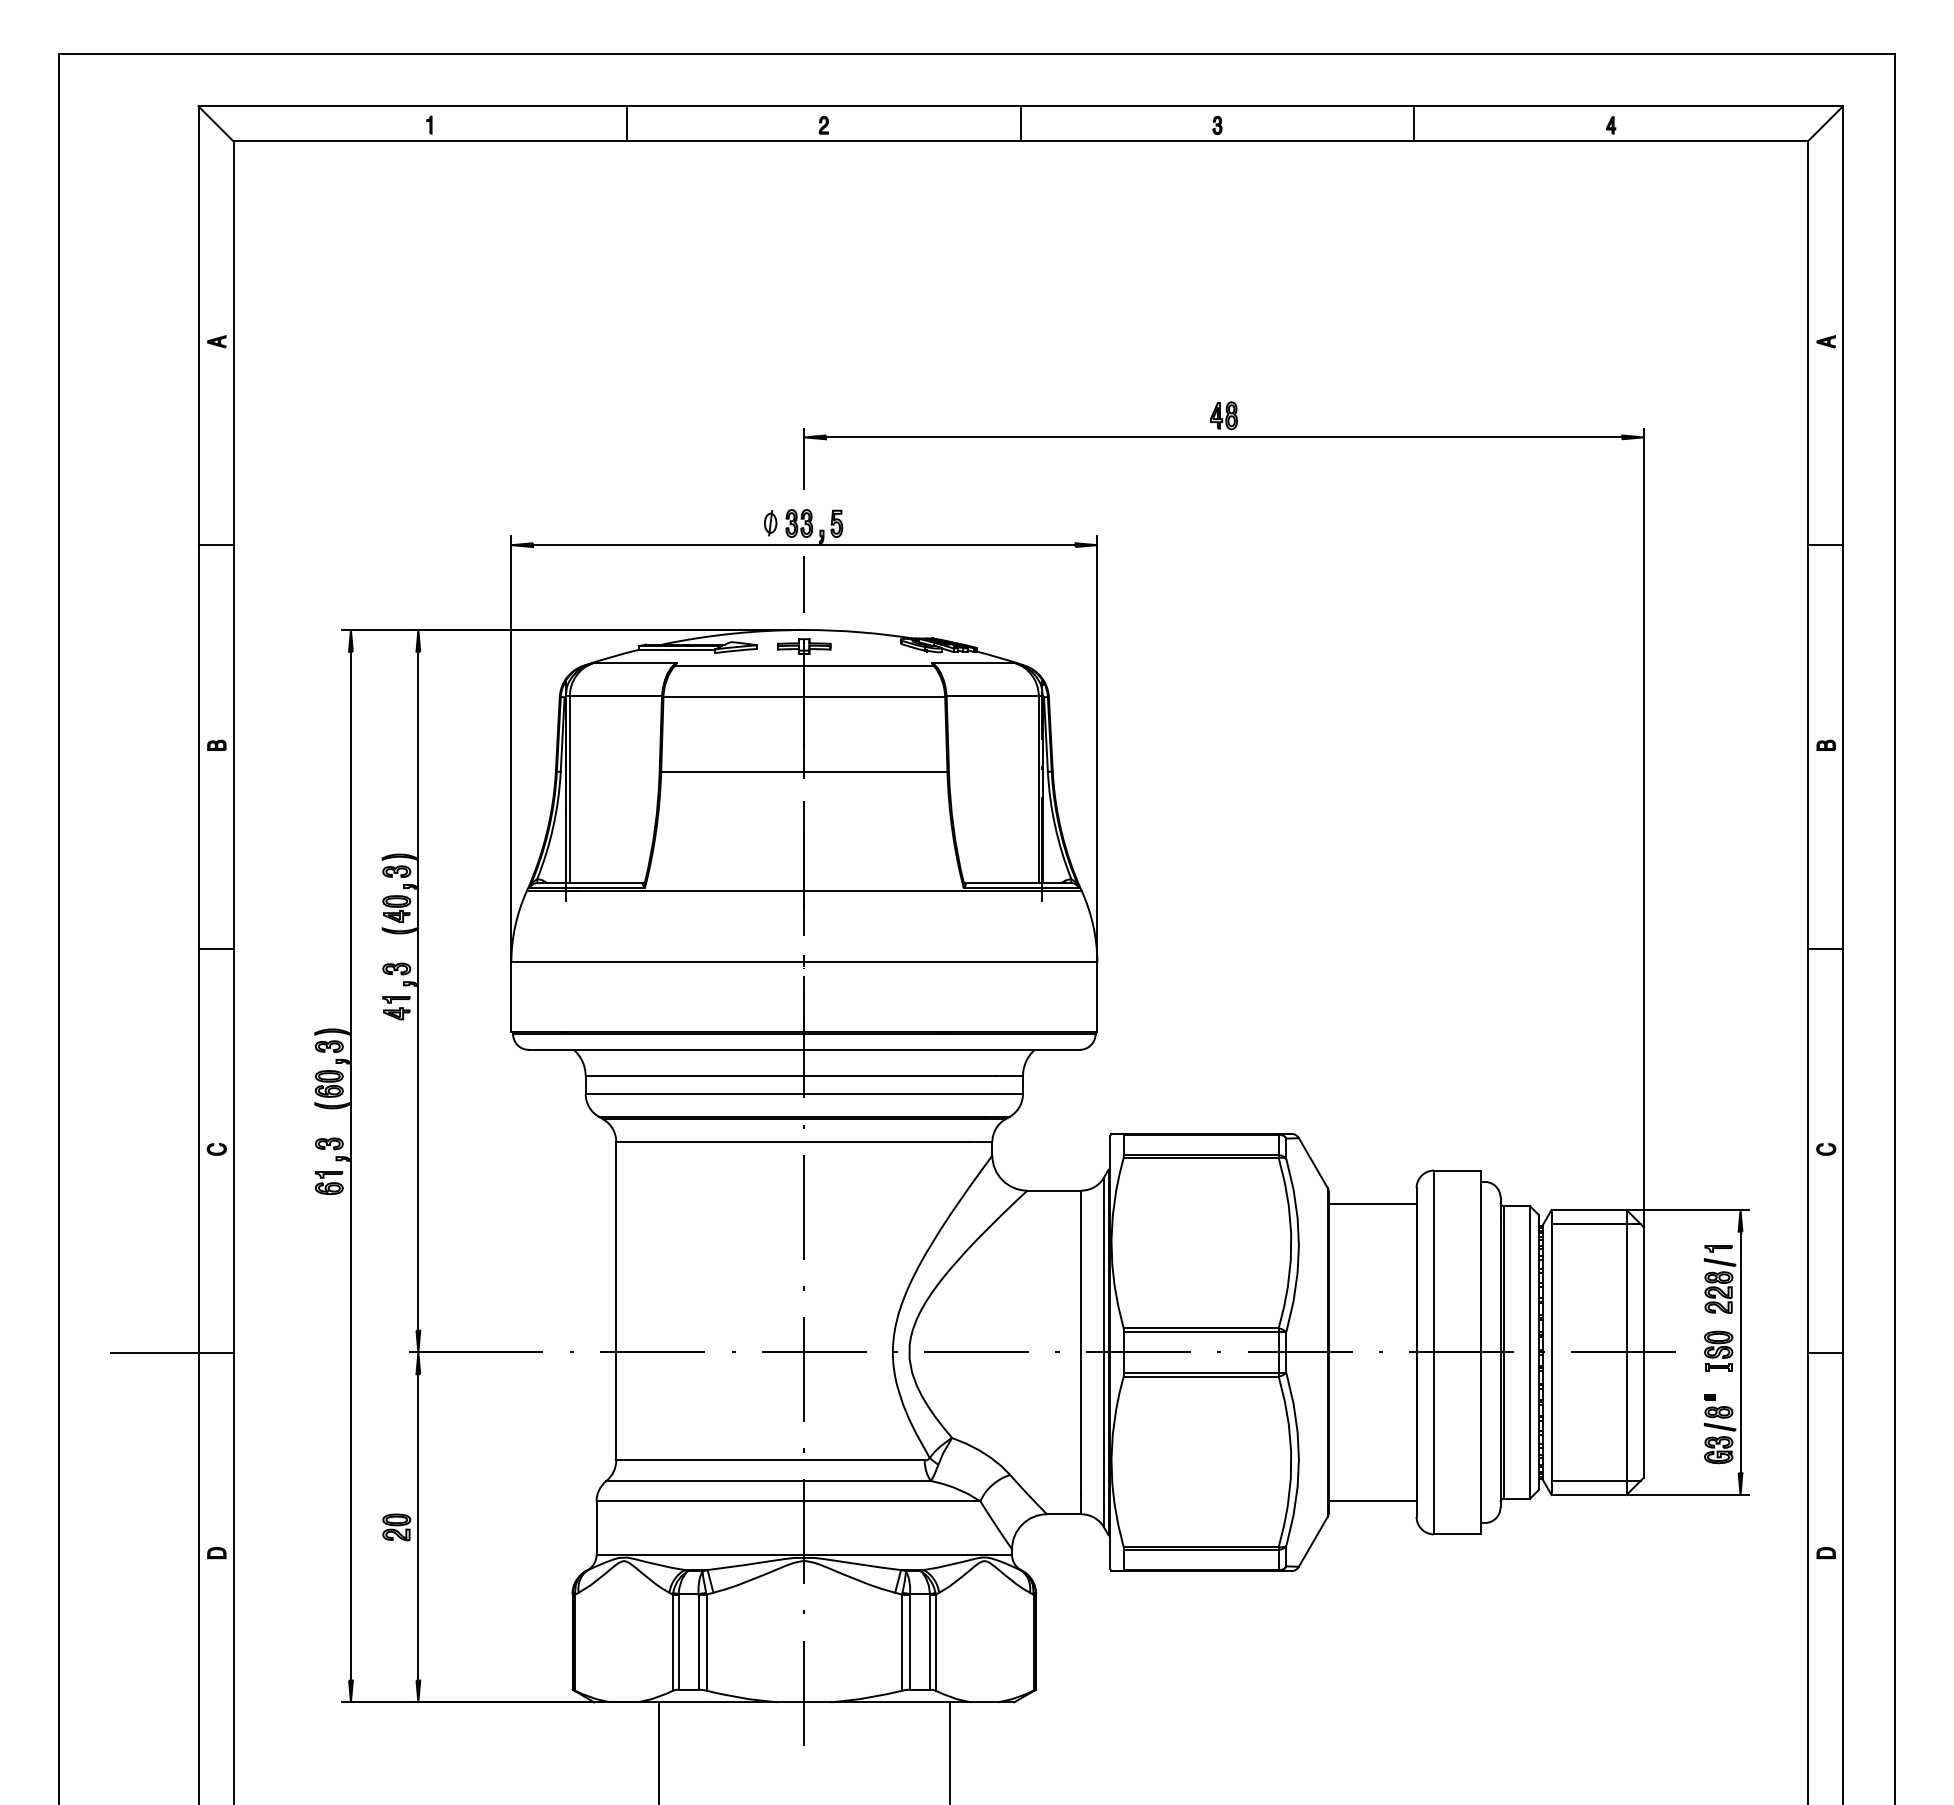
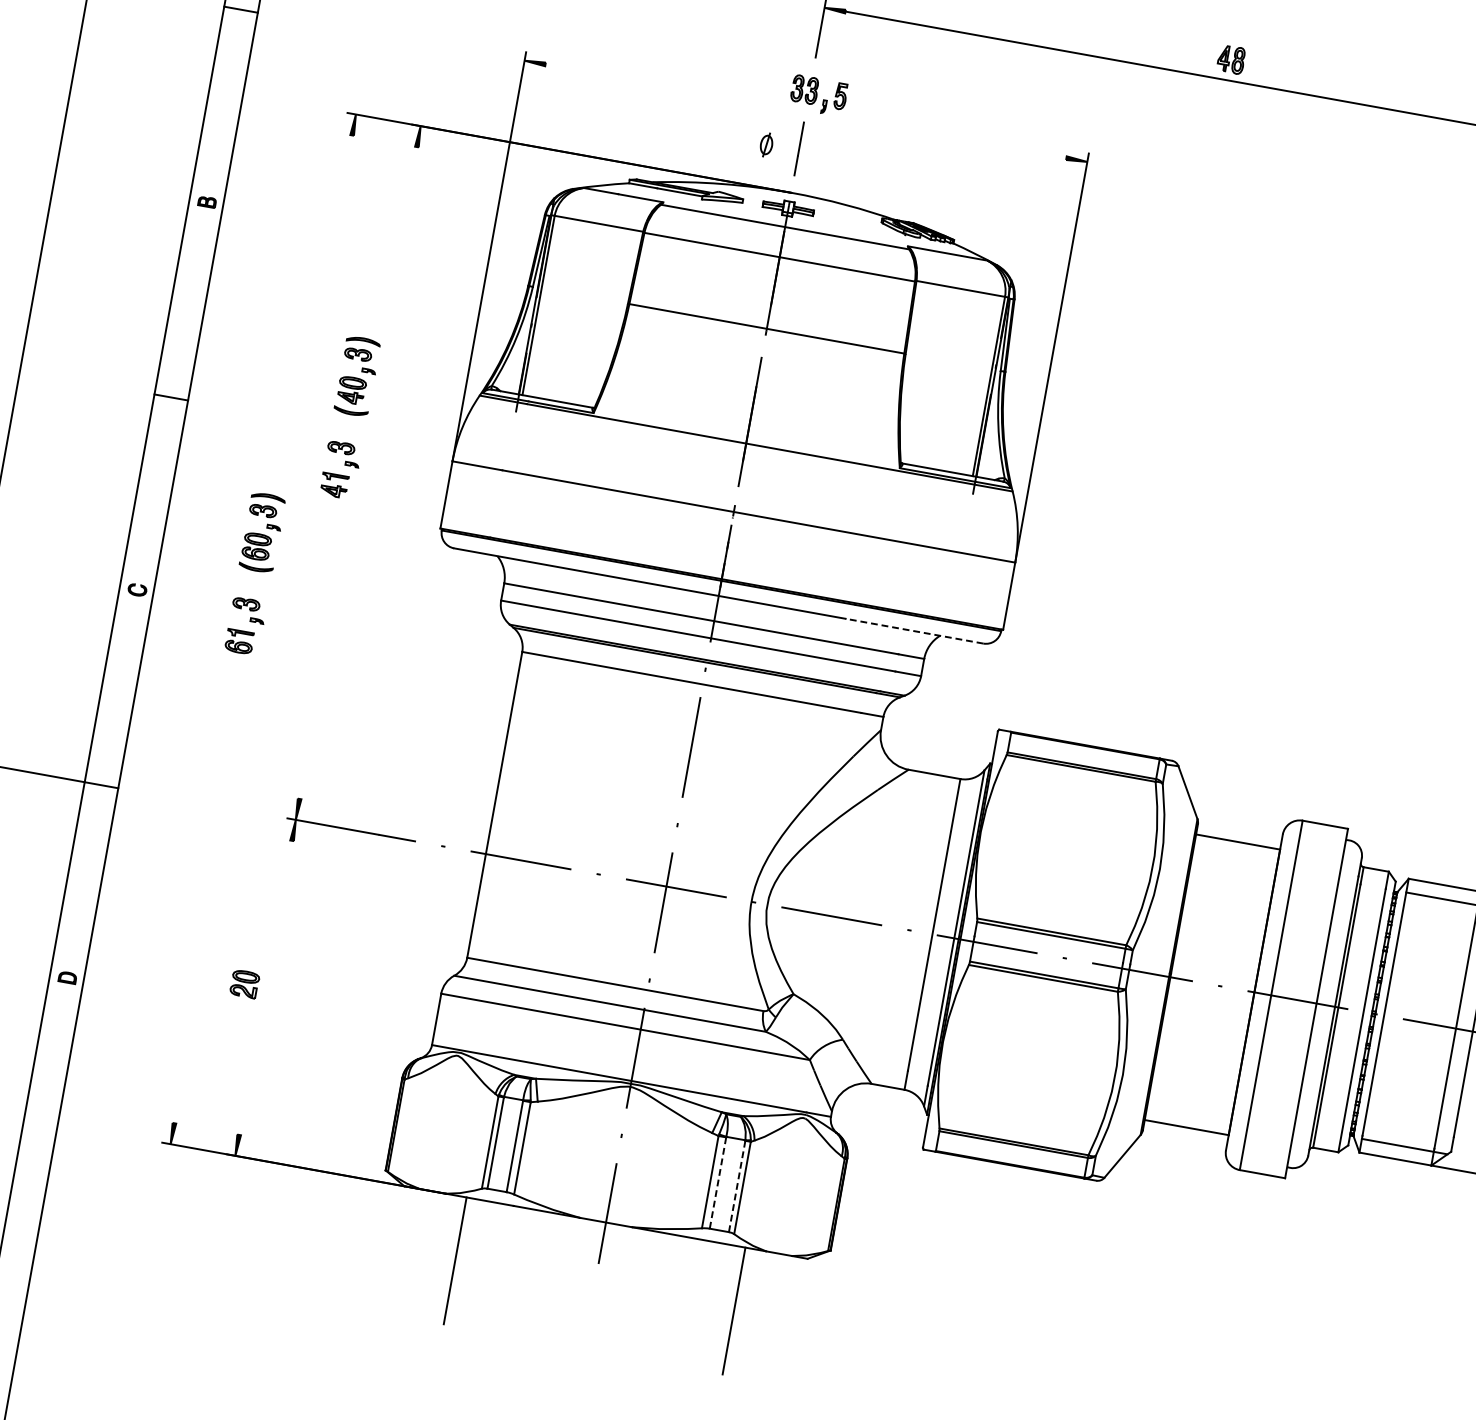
part: (770, 523) -> (766, 145), moved
line: (804, 545) -> (806, 111), removed
line: (418, 990) -> (358, 472), removed
line: (1008, 1049) -> (914, 630), solid -> dashed
line: (350, 1165) -> (262, 628), removed
line: (418, 1527) -> (265, 987), removed
line: (910, 1642) -> (718, 1183), solid -> dashed
line: (930, 1642) -> (737, 1186), solid -> dashed

